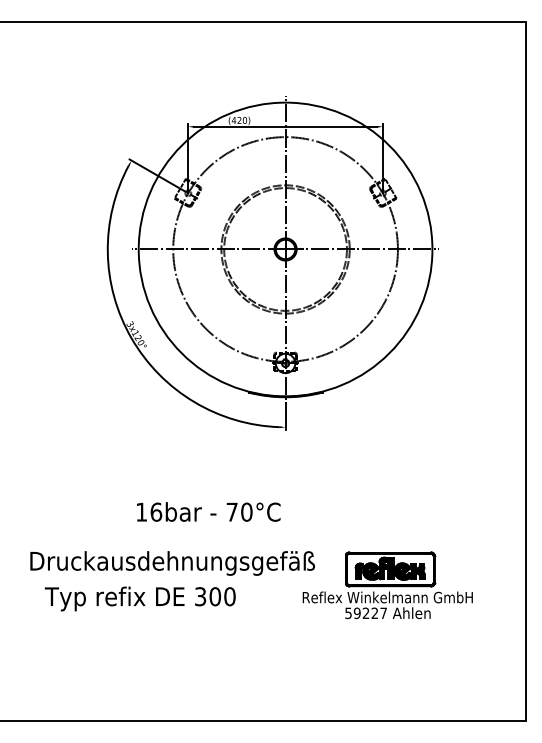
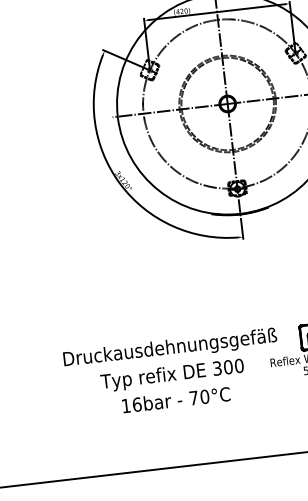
text: (208, 511) -> (176, 399), moved
text: (139, 598) -> (171, 375), moved

